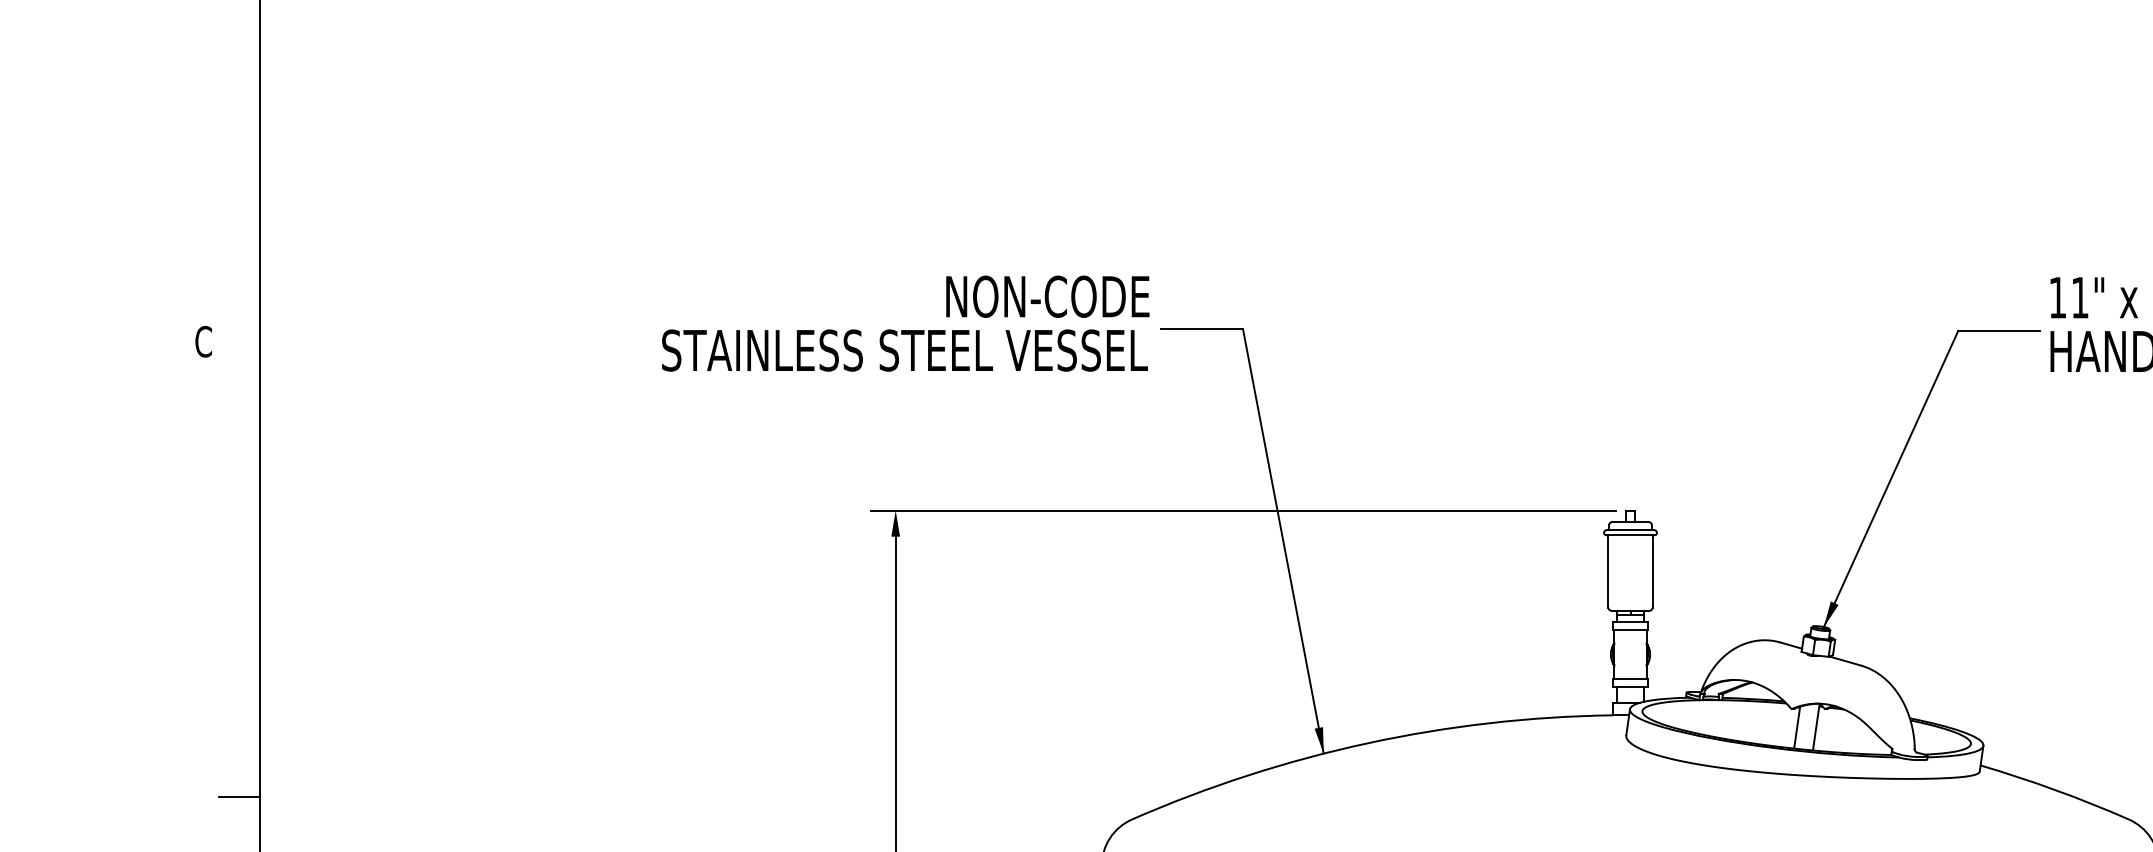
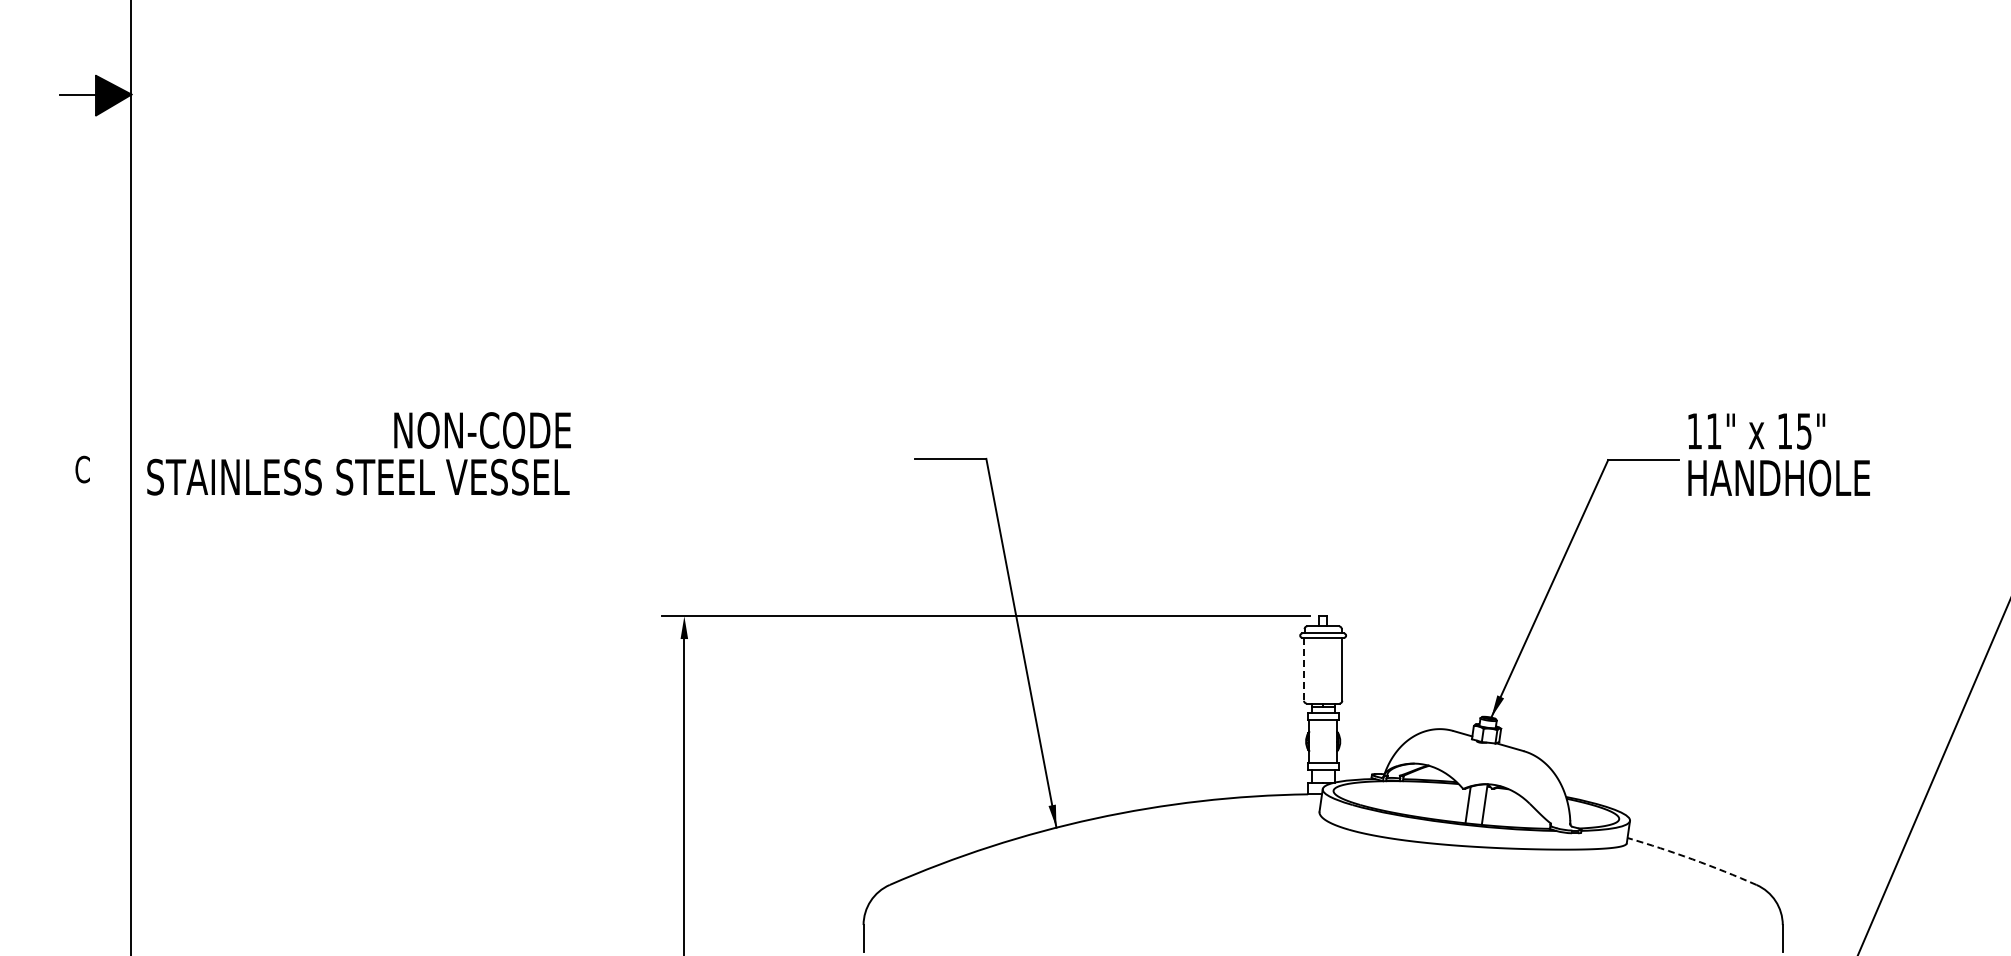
text: (905, 323) -> (358, 453), moved
line: (1609, 571) -> (1304, 669), solid -> dashed
arc: (2055, 790) -> (1692, 859), solid -> dashed
line: (239, 797) -> (113, 865), removed

